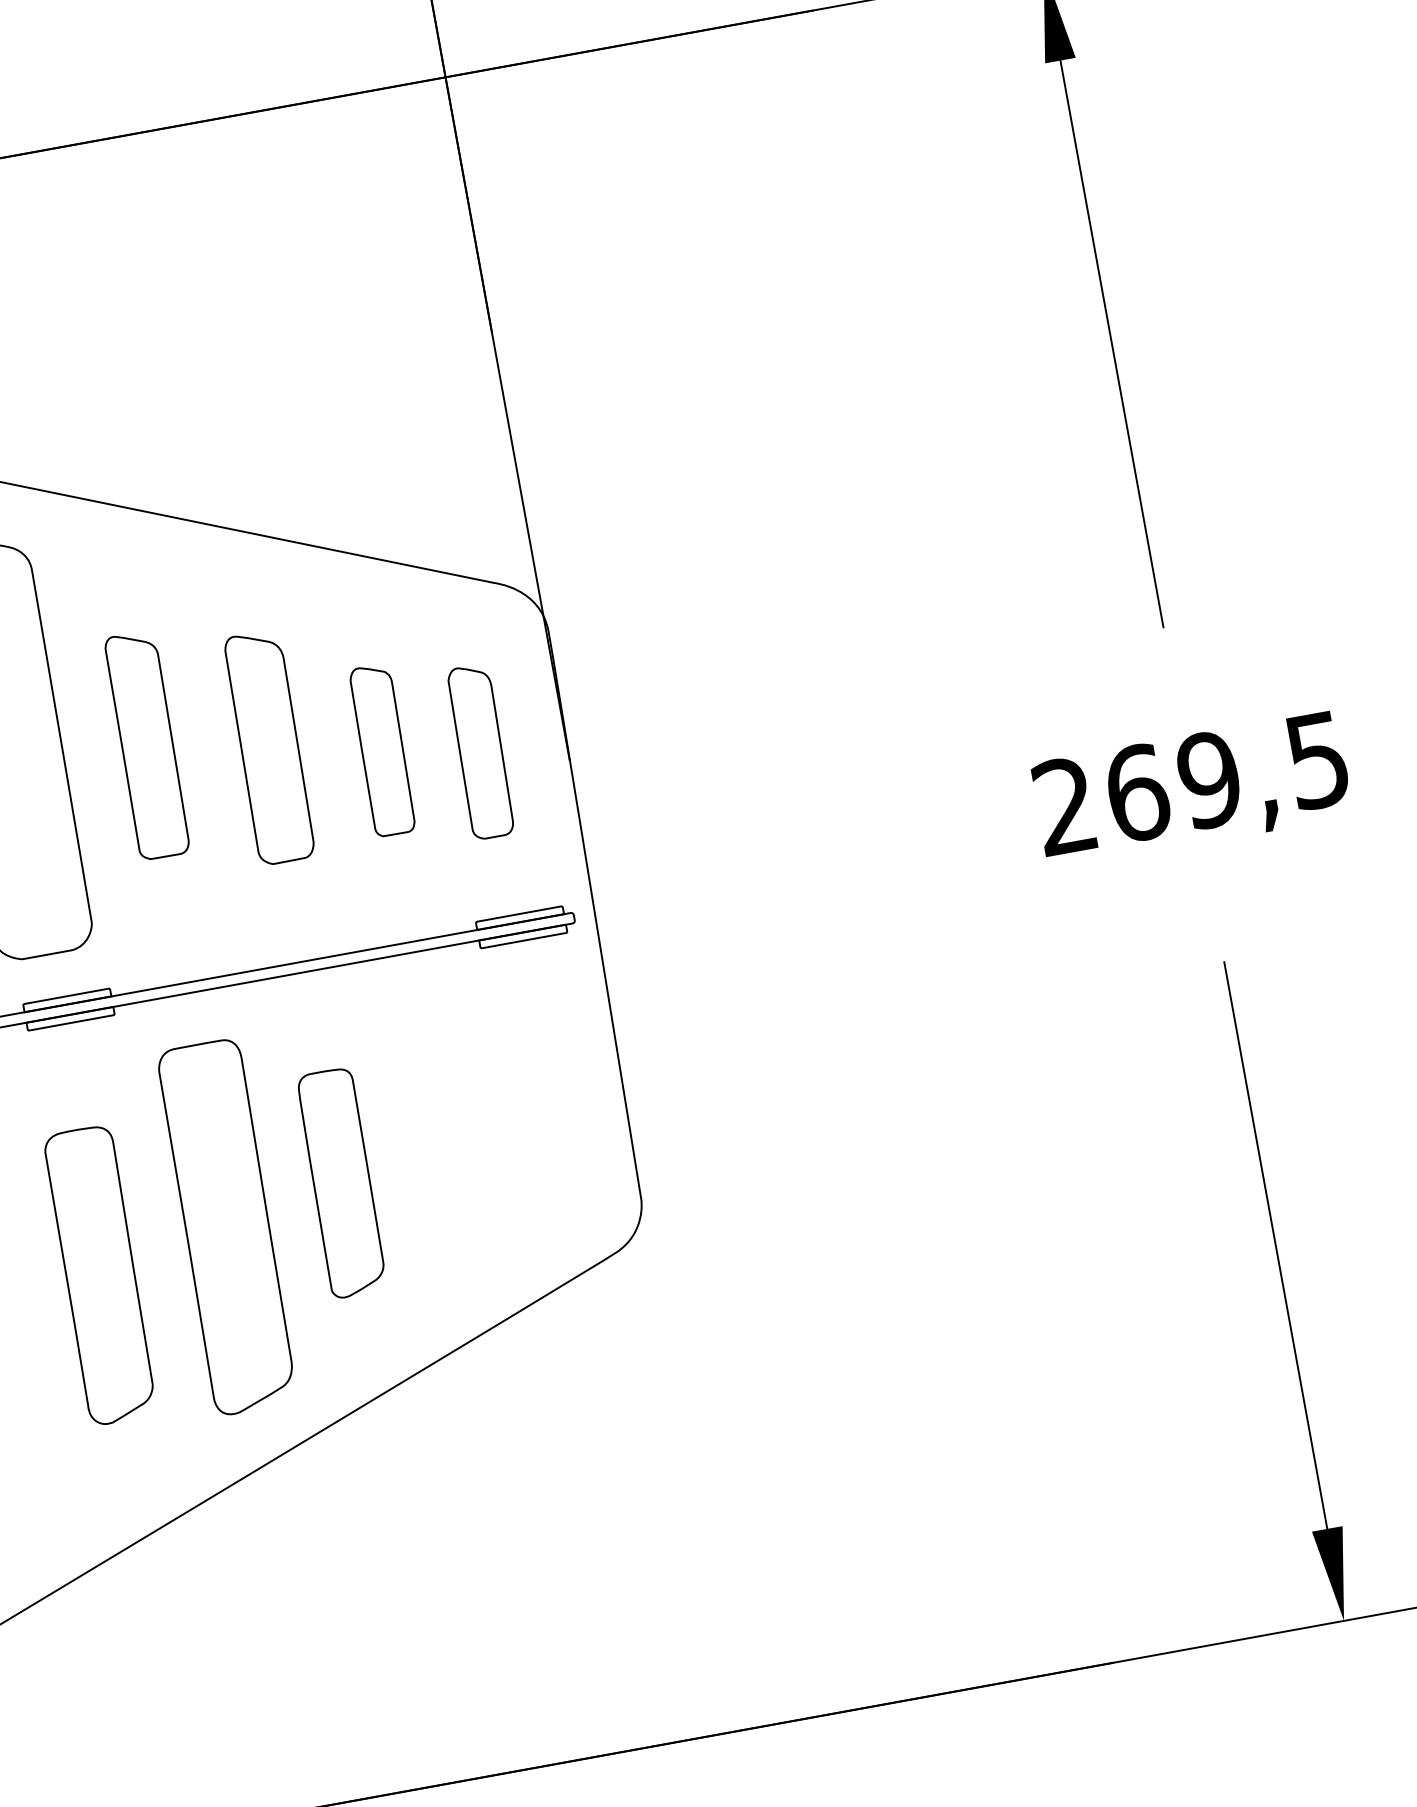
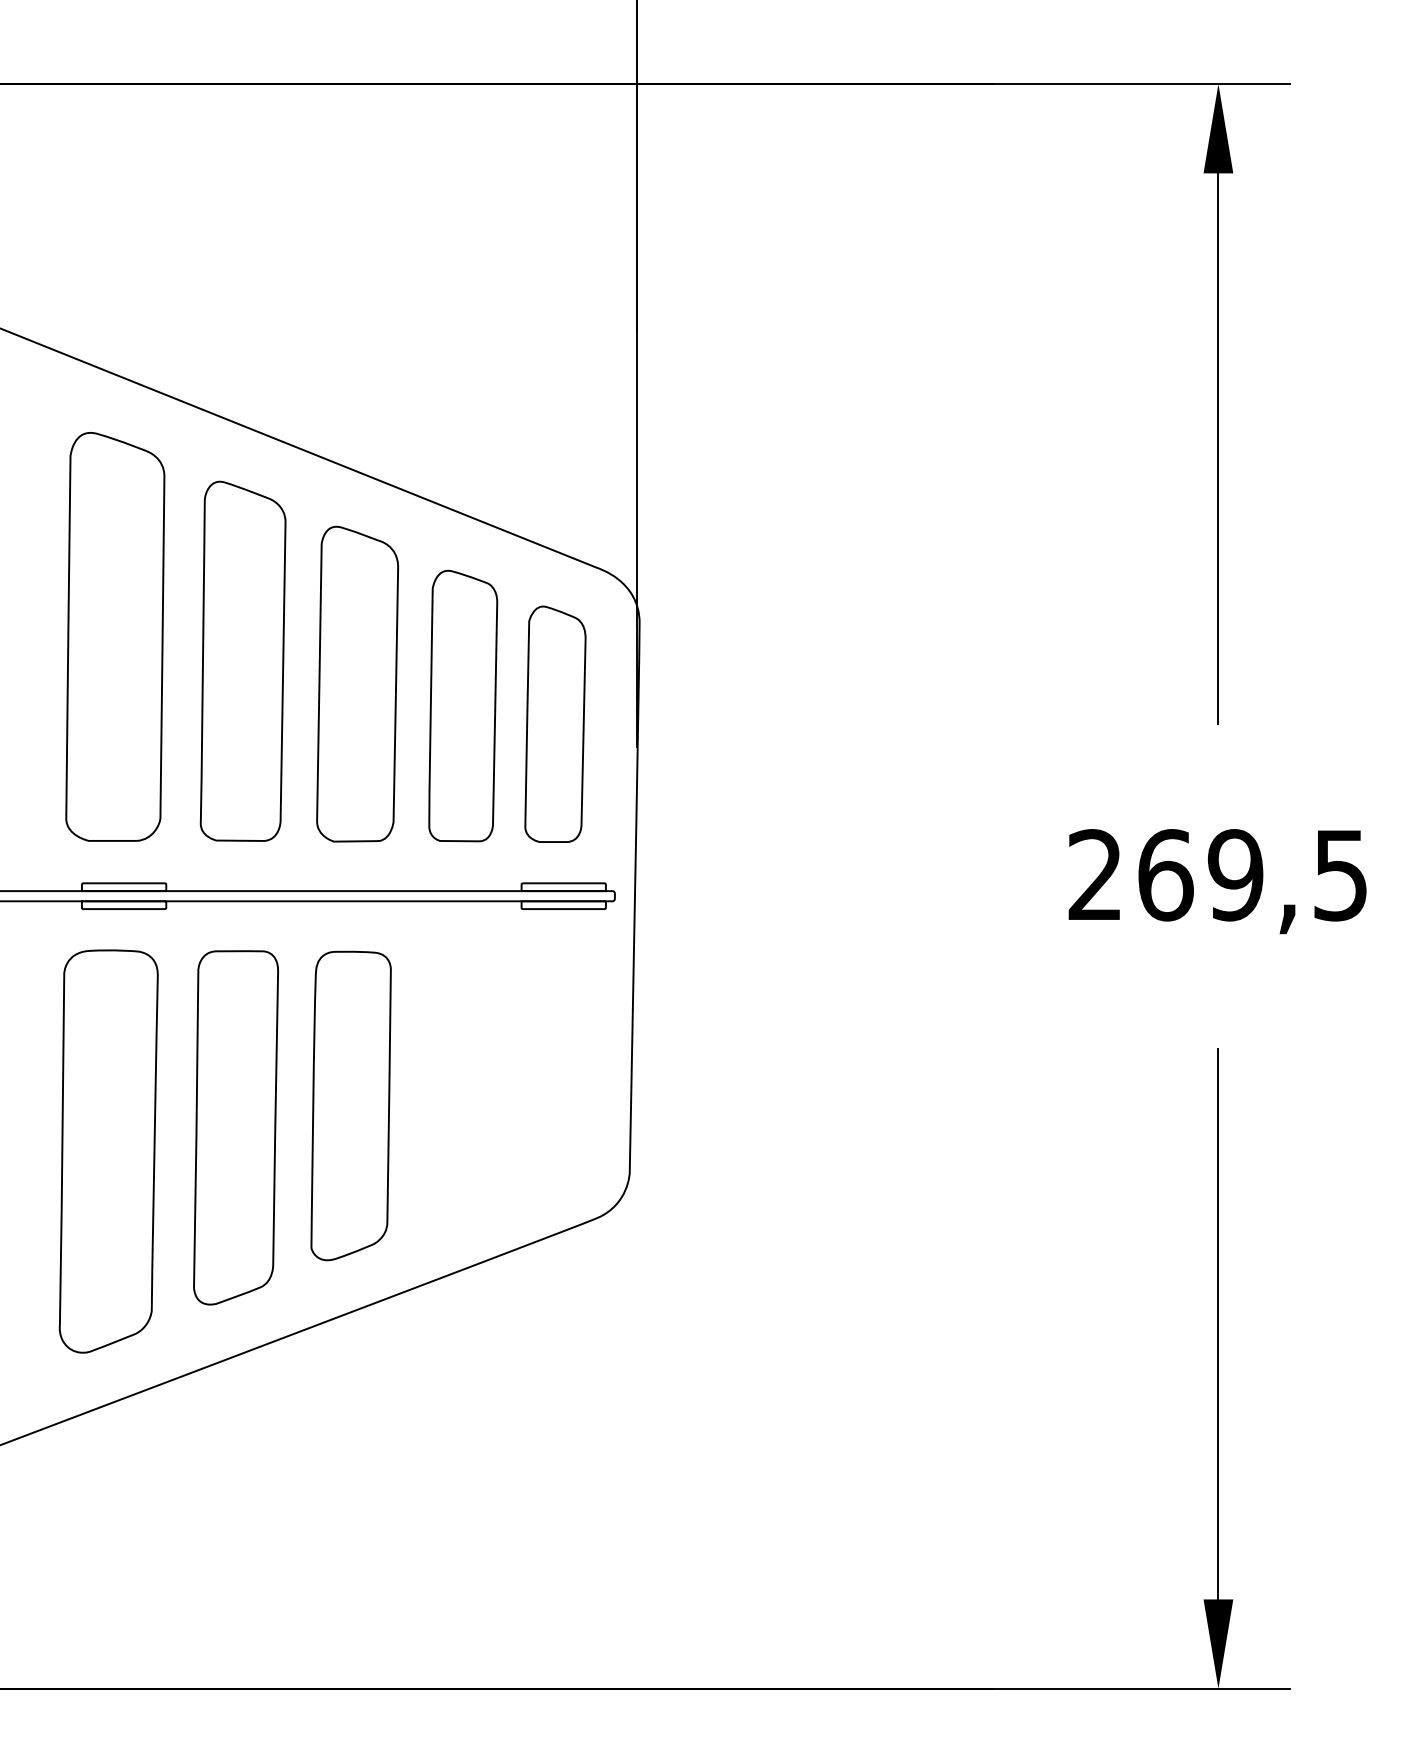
part: (146, 744) -> (242, 660), size x1.67
part: (269, 746) -> (357, 683), size x1.43
part: (382, 749) -> (463, 705), size x1.67
part: (480, 751) -> (555, 723), size x1.43
part: (341, 1182) -> (350, 1105), size x1.43
part: (100, 1275) -> (108, 1151), size x1.43

